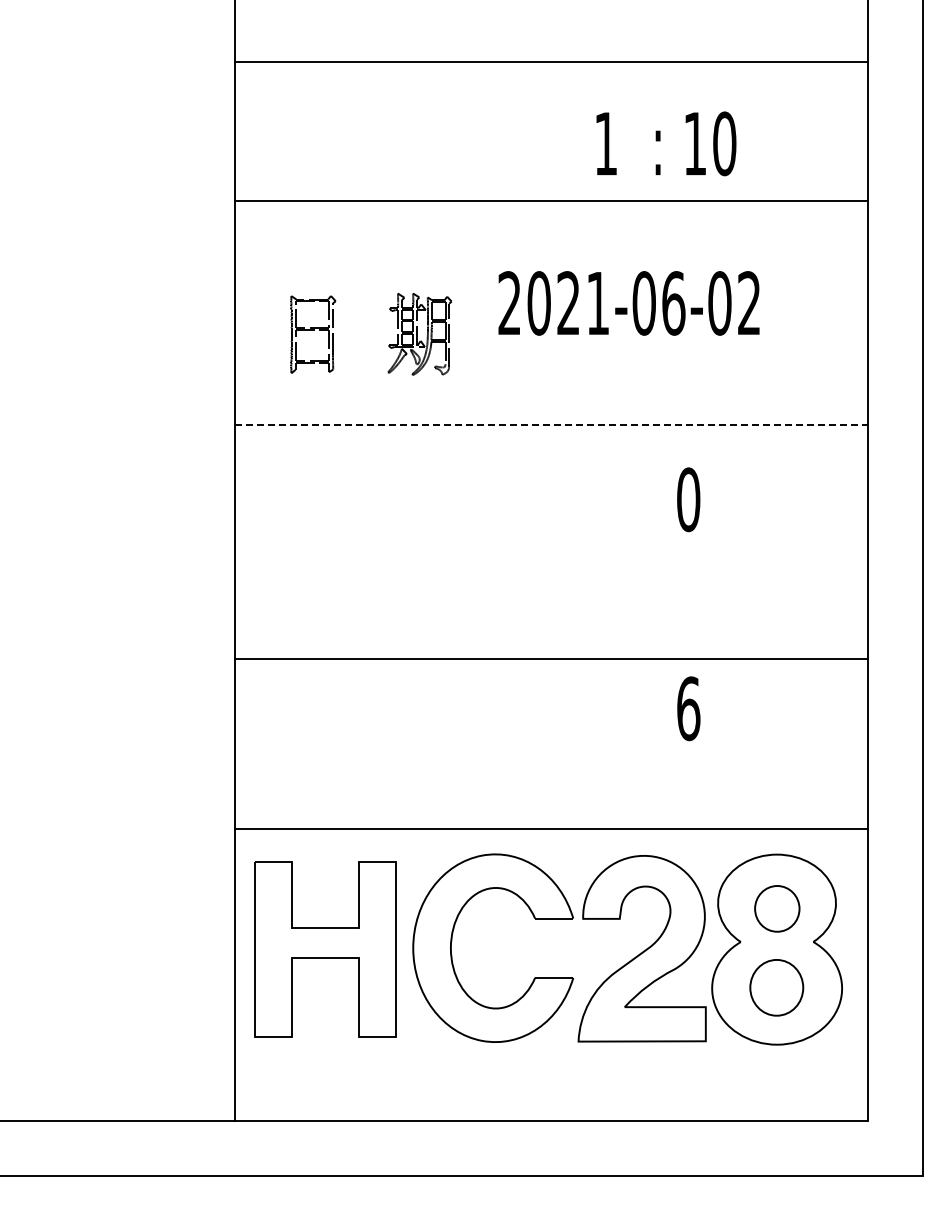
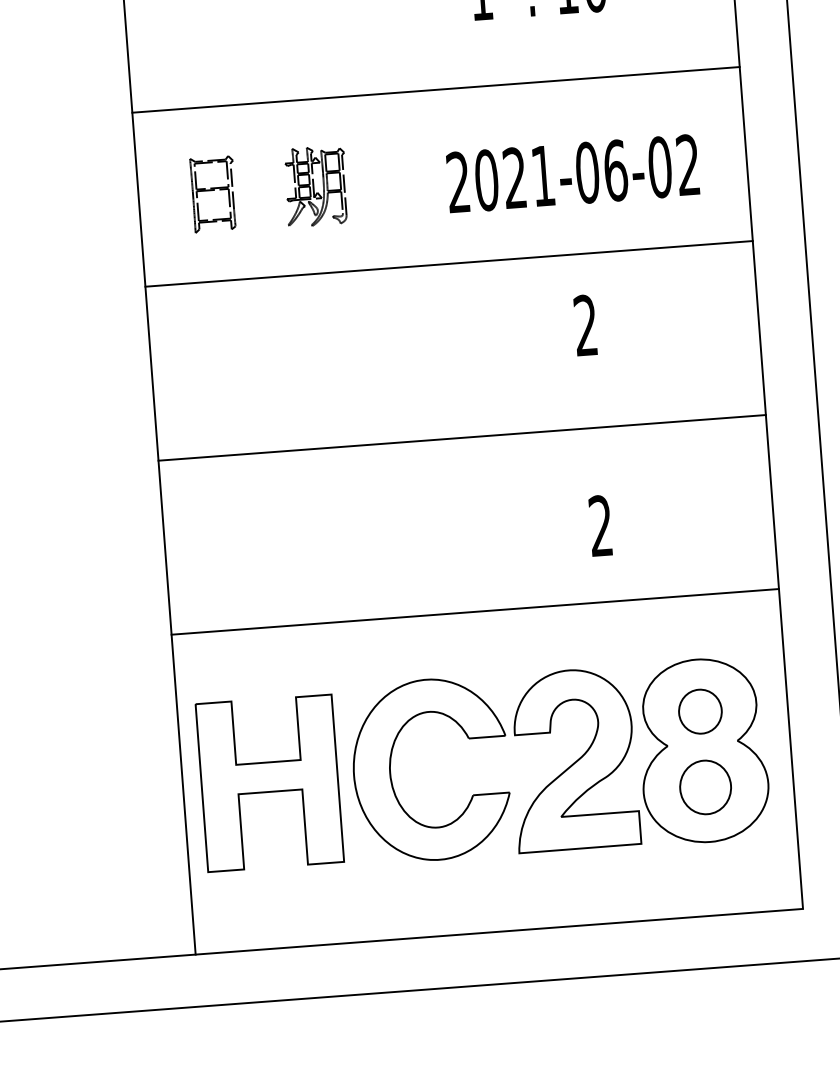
line: (551, 200) -> (435, 89), moved
text: (628, 303) -> (572, 174), moved
line: (551, 425) -> (448, 264), dashed -> solid
text: (688, 499) -> (585, 325), 0 -> 2
line: (551, 659) -> (462, 437), moved
text: (688, 708) -> (600, 525), 6 -> 2
line: (551, 828) -> (475, 611), moved

